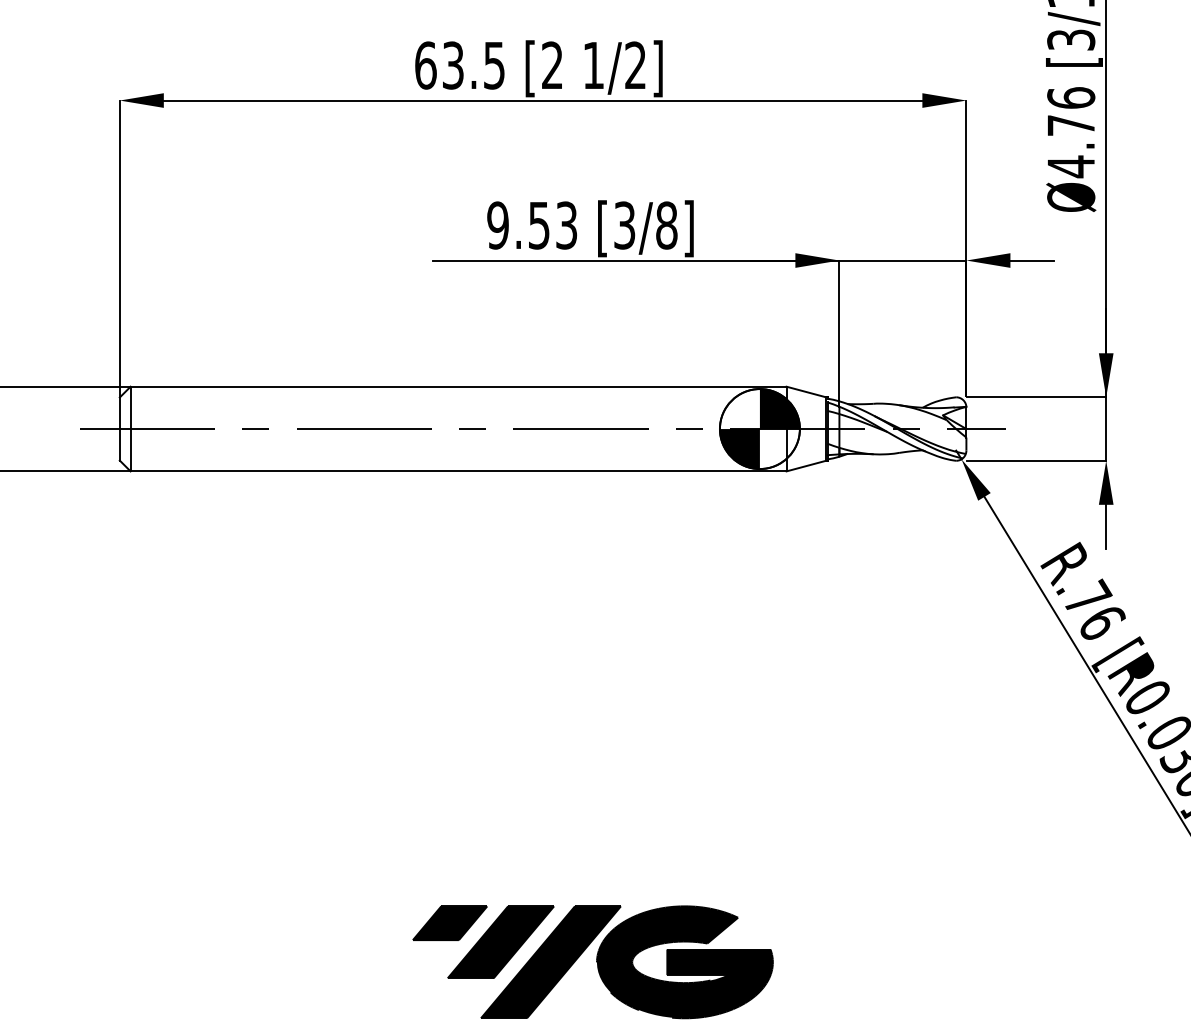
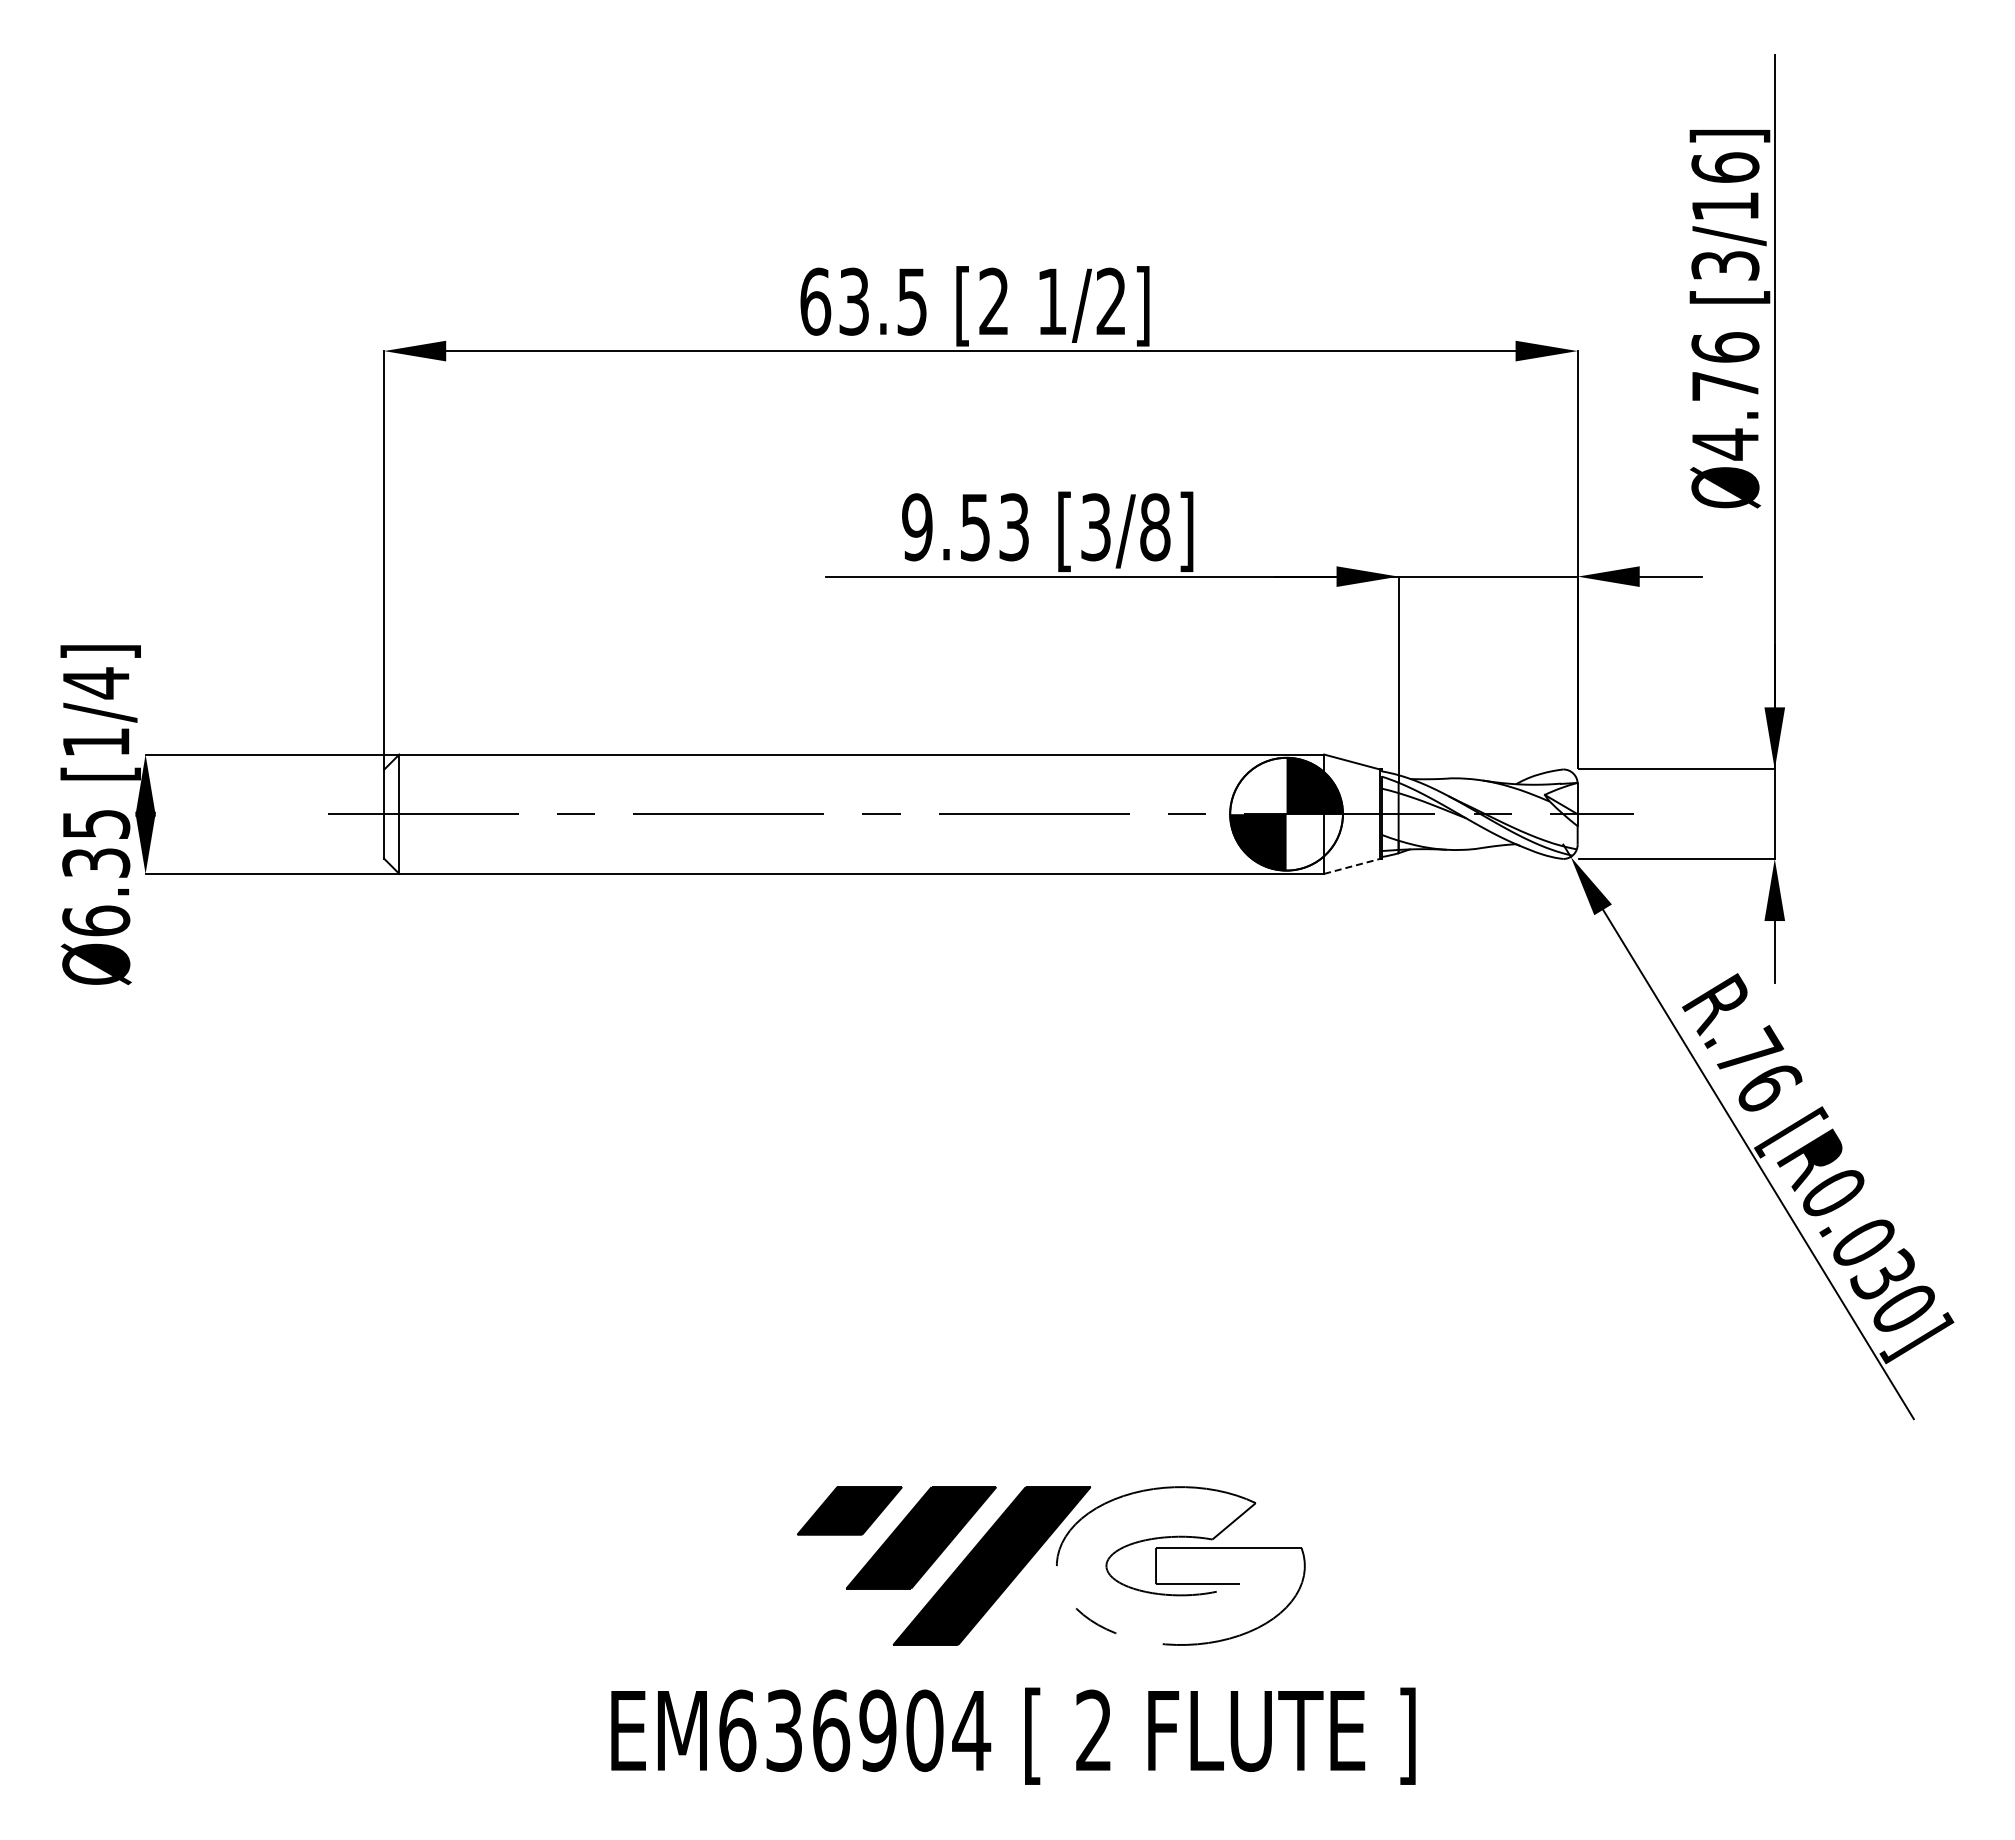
line: (805, 466) -> (1351, 866), solid -> dashed
fill: (684, 961) -> (1180, 1565), removed

